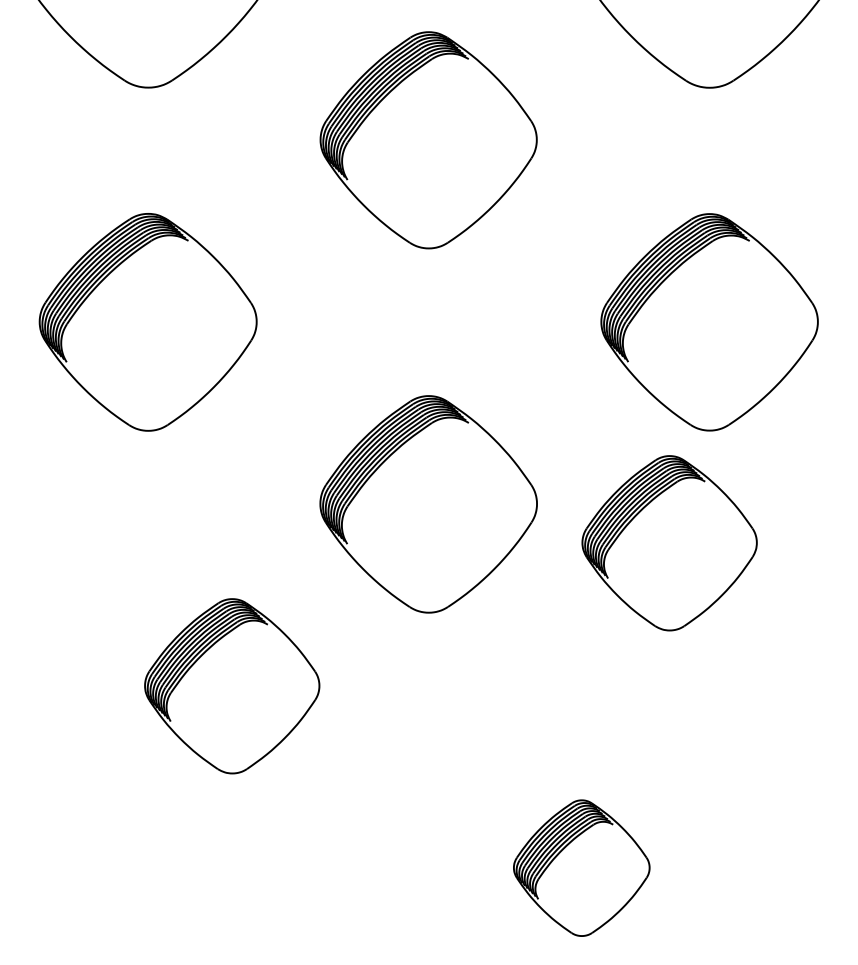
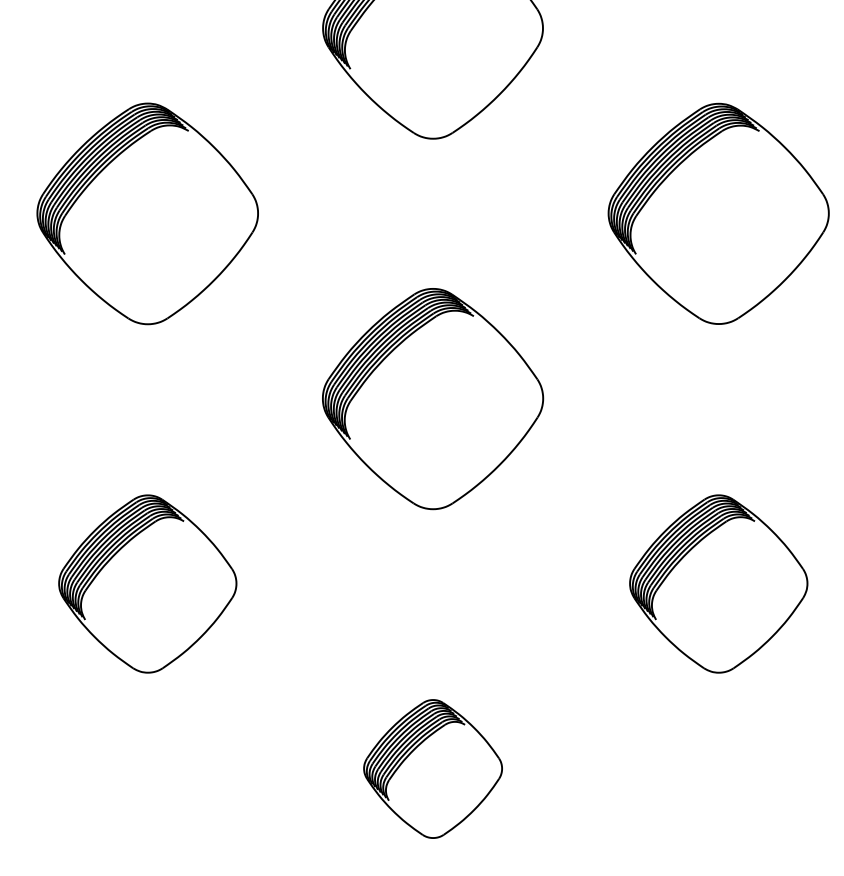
part: (669, 543) -> (718, 584), moved
part: (232, 686) -> (148, 584), moved
part: (581, 867) -> (432, 768), moved

